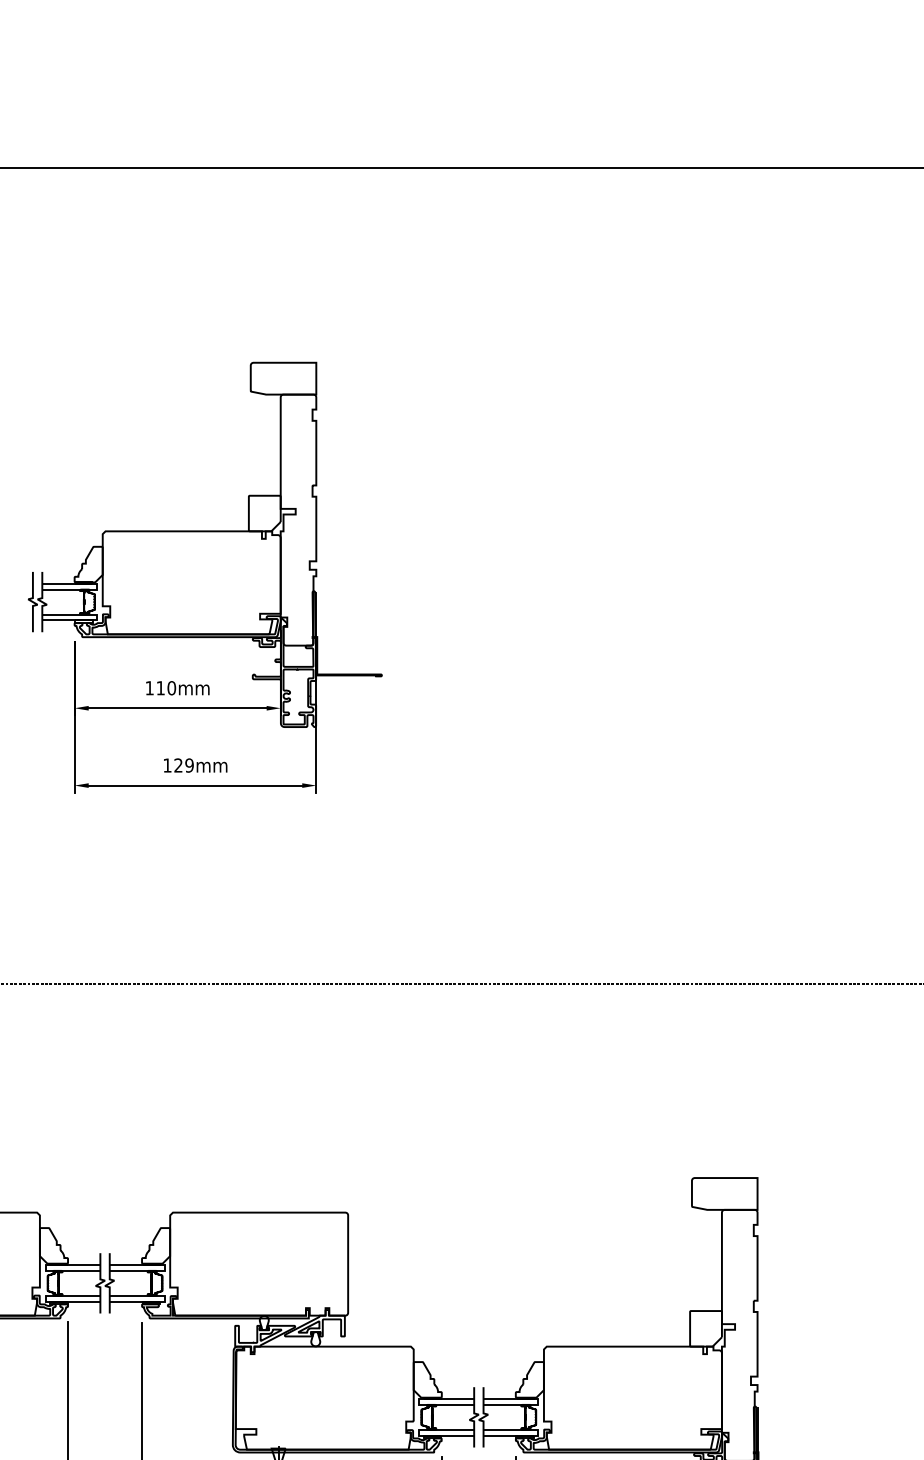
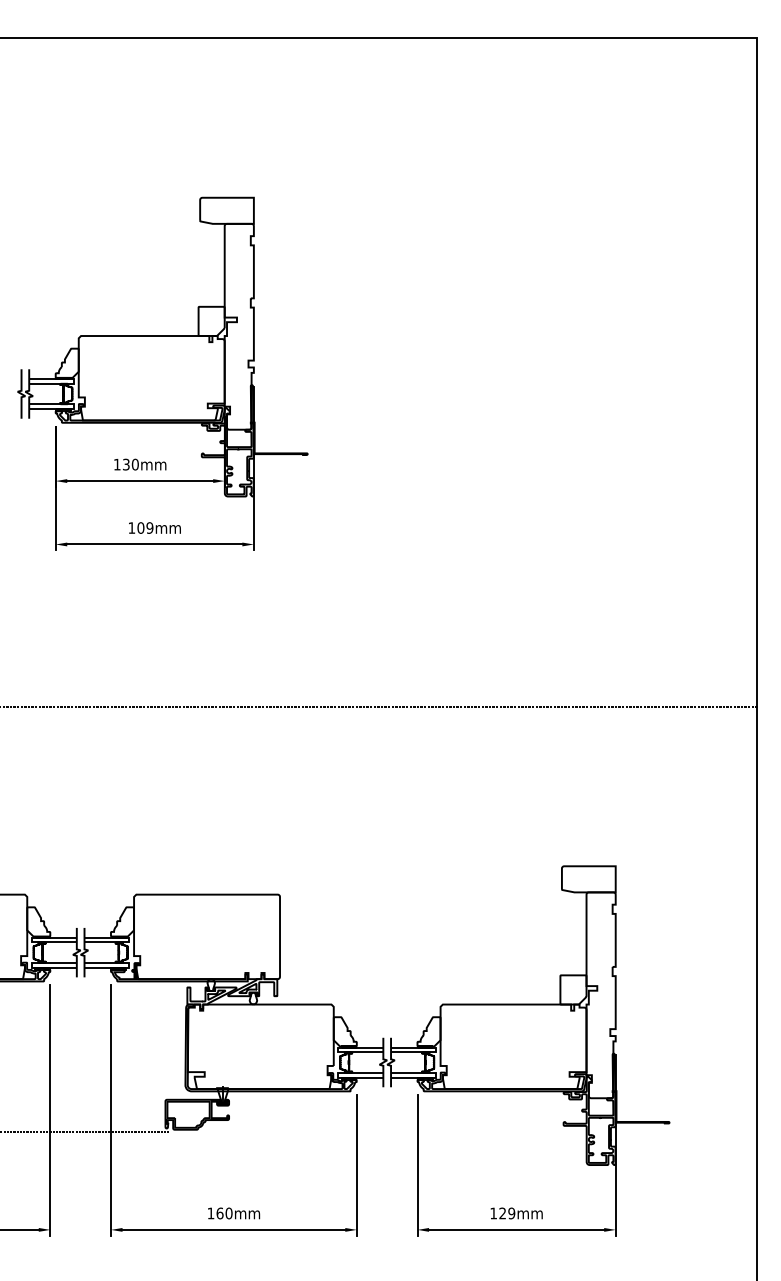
text: (160, 688) -> (126, 464), 110mm -> 130mm
text: (178, 764) -> (140, 527), 129mm -> 109mm

